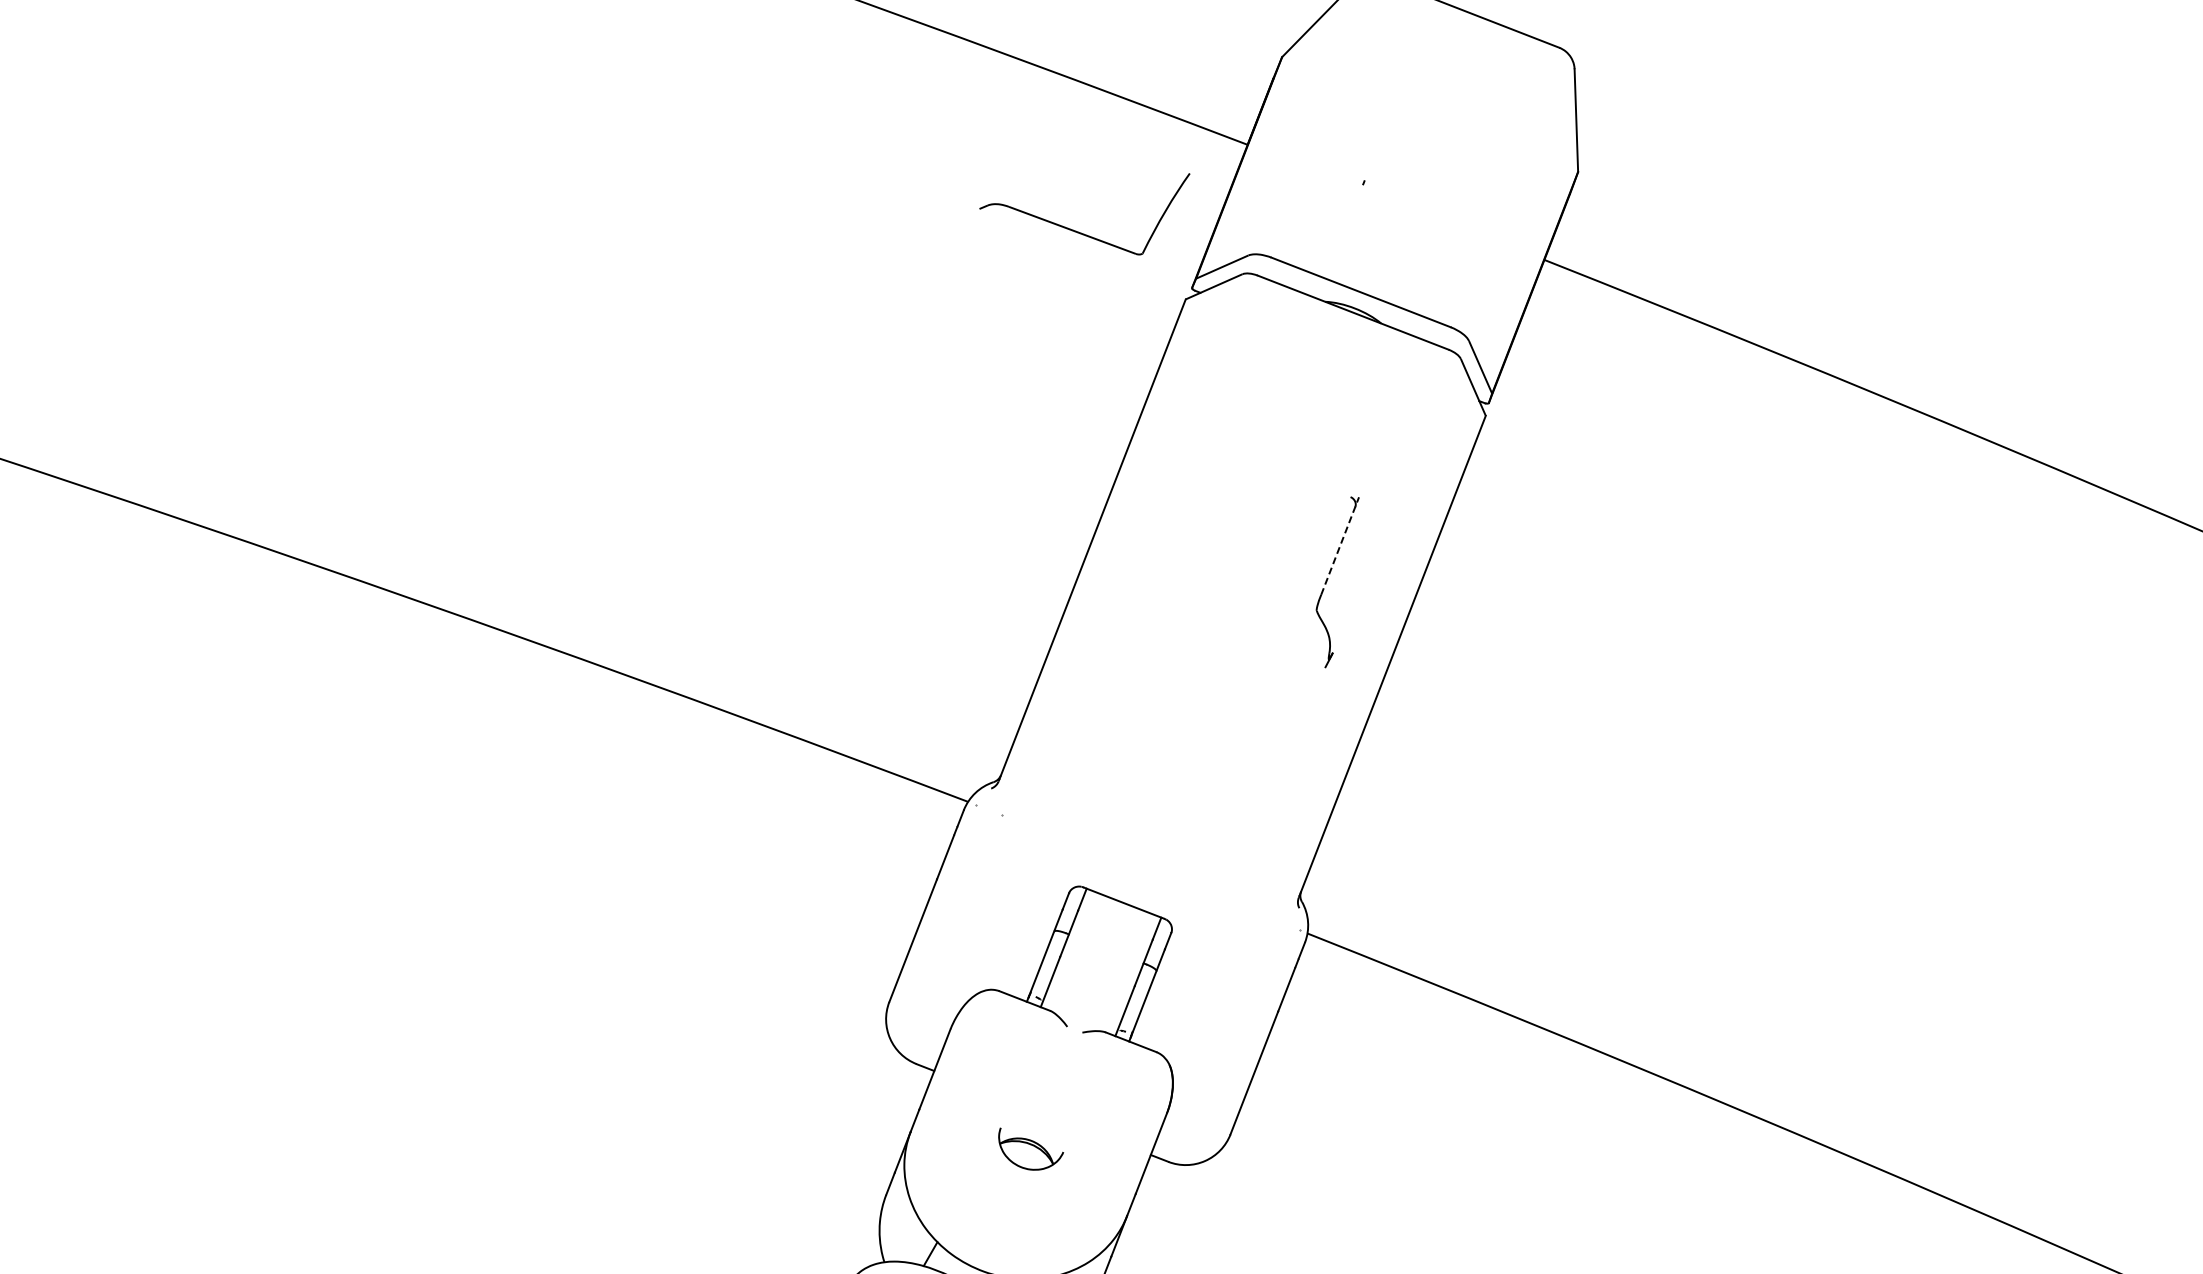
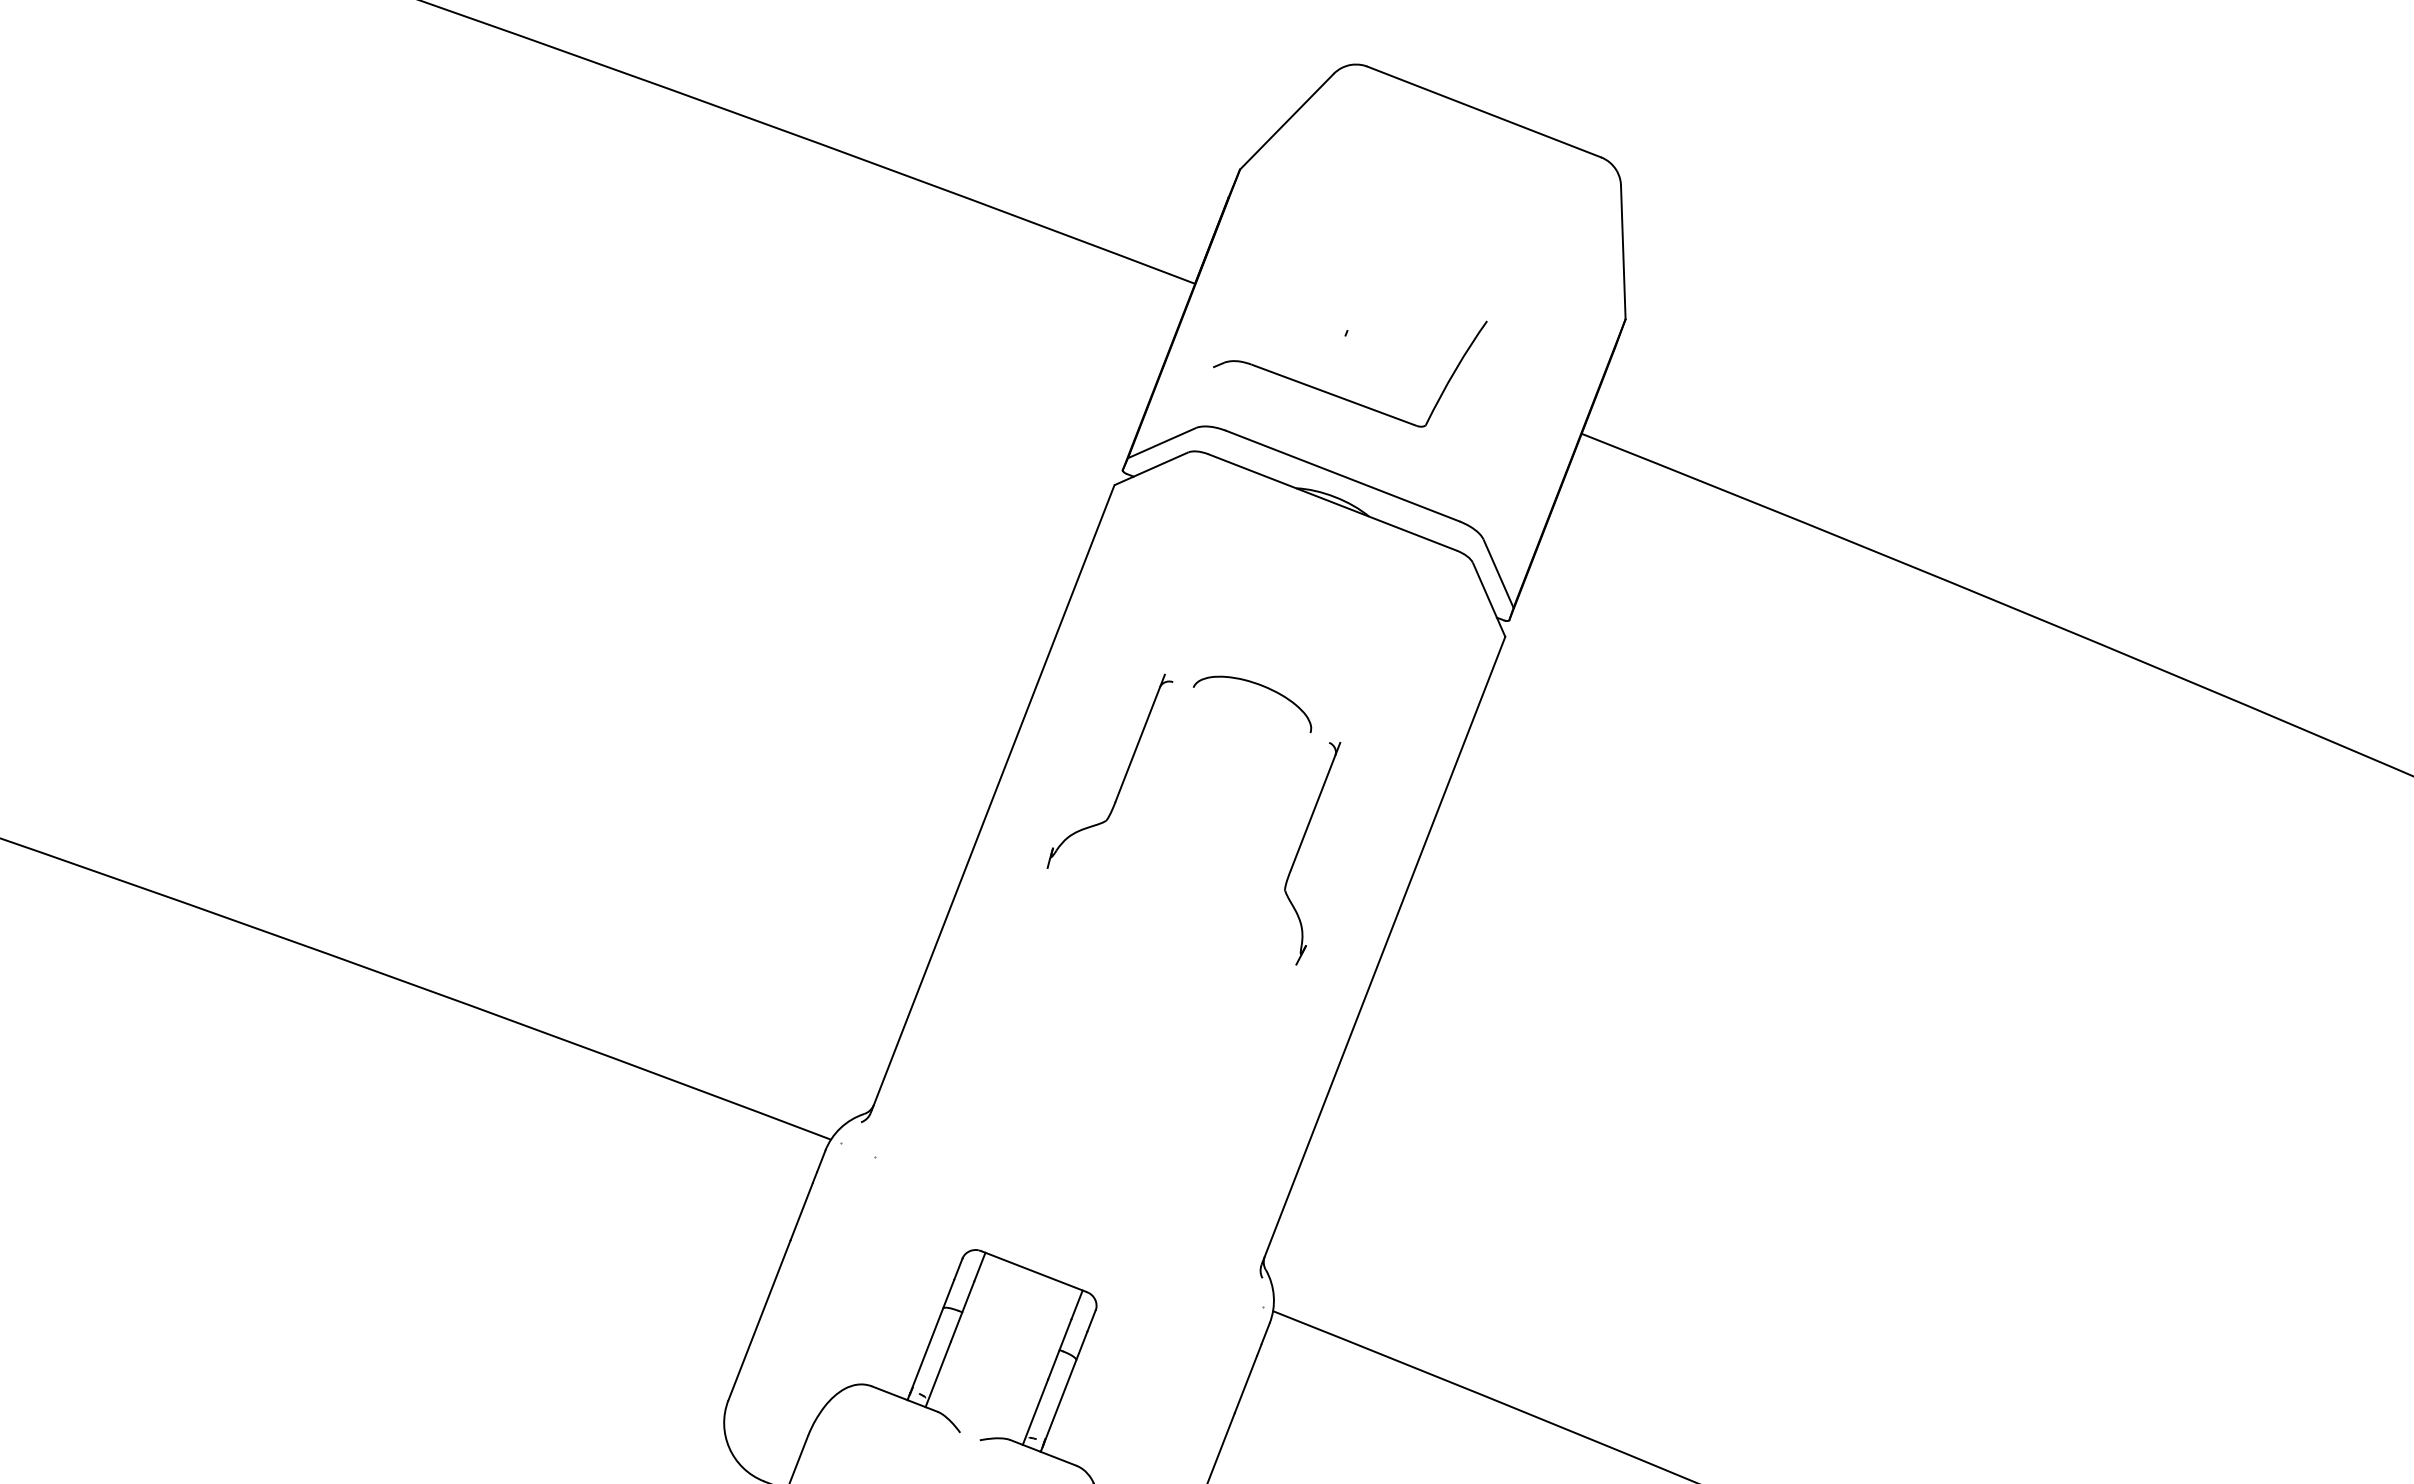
part: (1076, 230) -> (1339, 395), moved
curve: (1298, 454) -> (1261, 687), added
part: (1193, 521) -> (1124, 774), added
line: (1340, 545) -> (1316, 805), dashed -> solid

